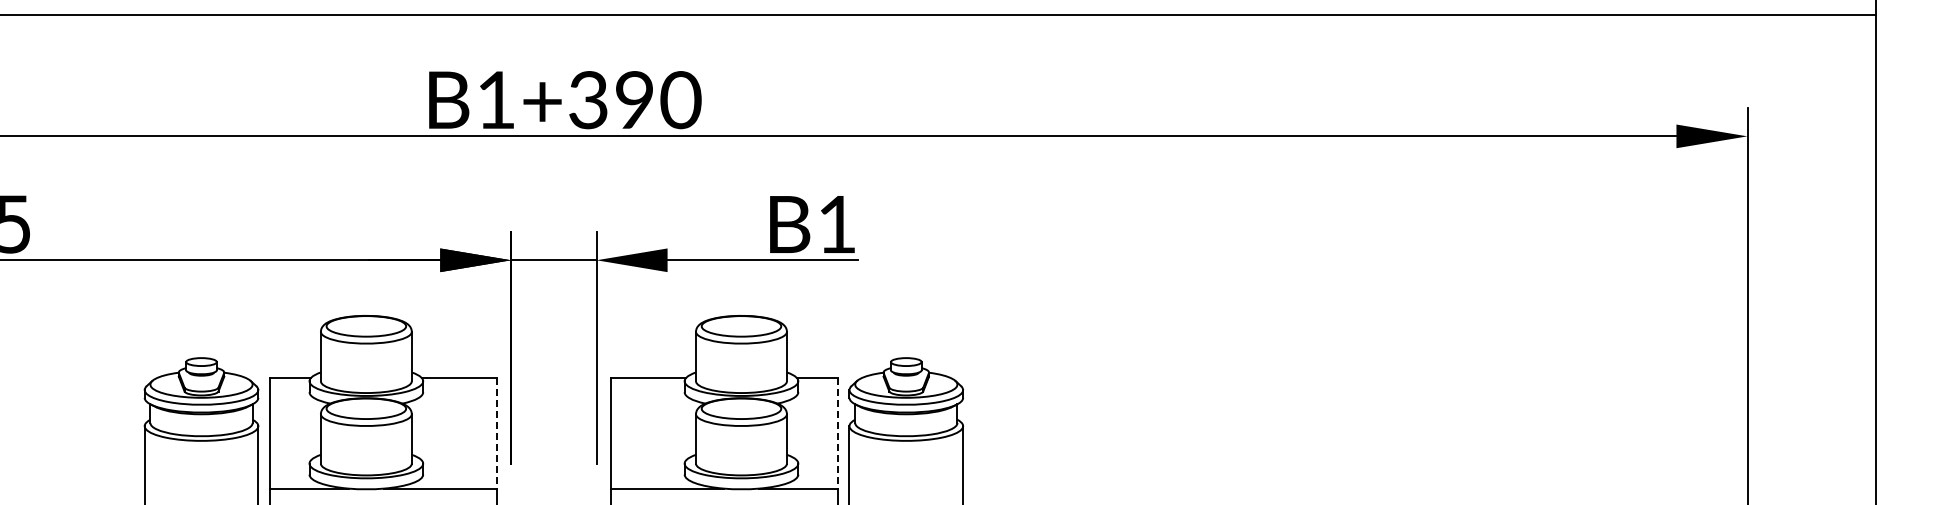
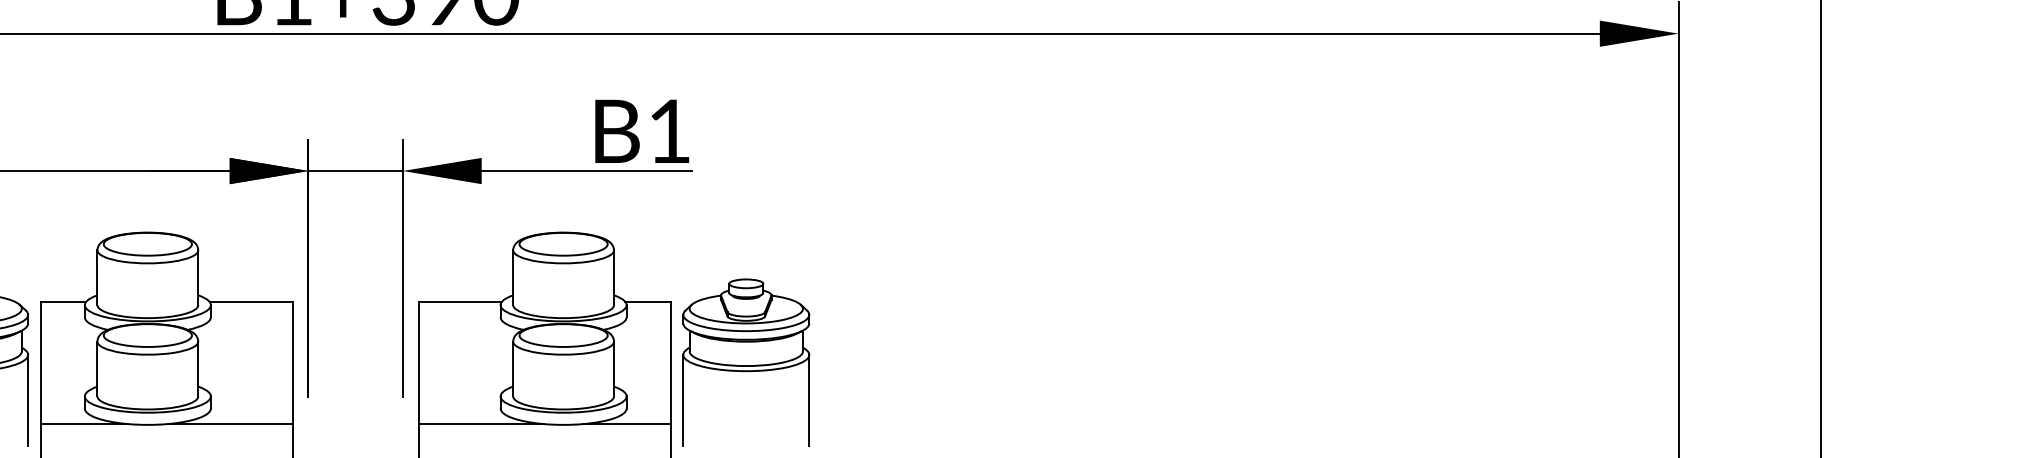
line: (497, 433) -> (293, 363), dashed -> solid
line: (838, 433) -> (671, 363), dashed -> solid

